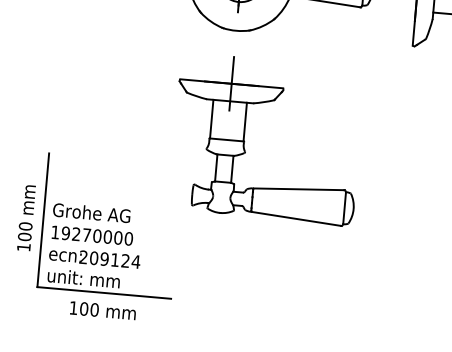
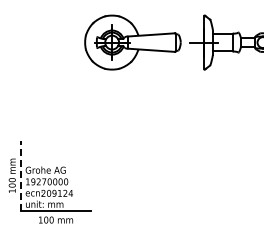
part: (246, 141) -> (122, 126), removed
line: (44, 221) -> (21, 176), solid -> dashed

